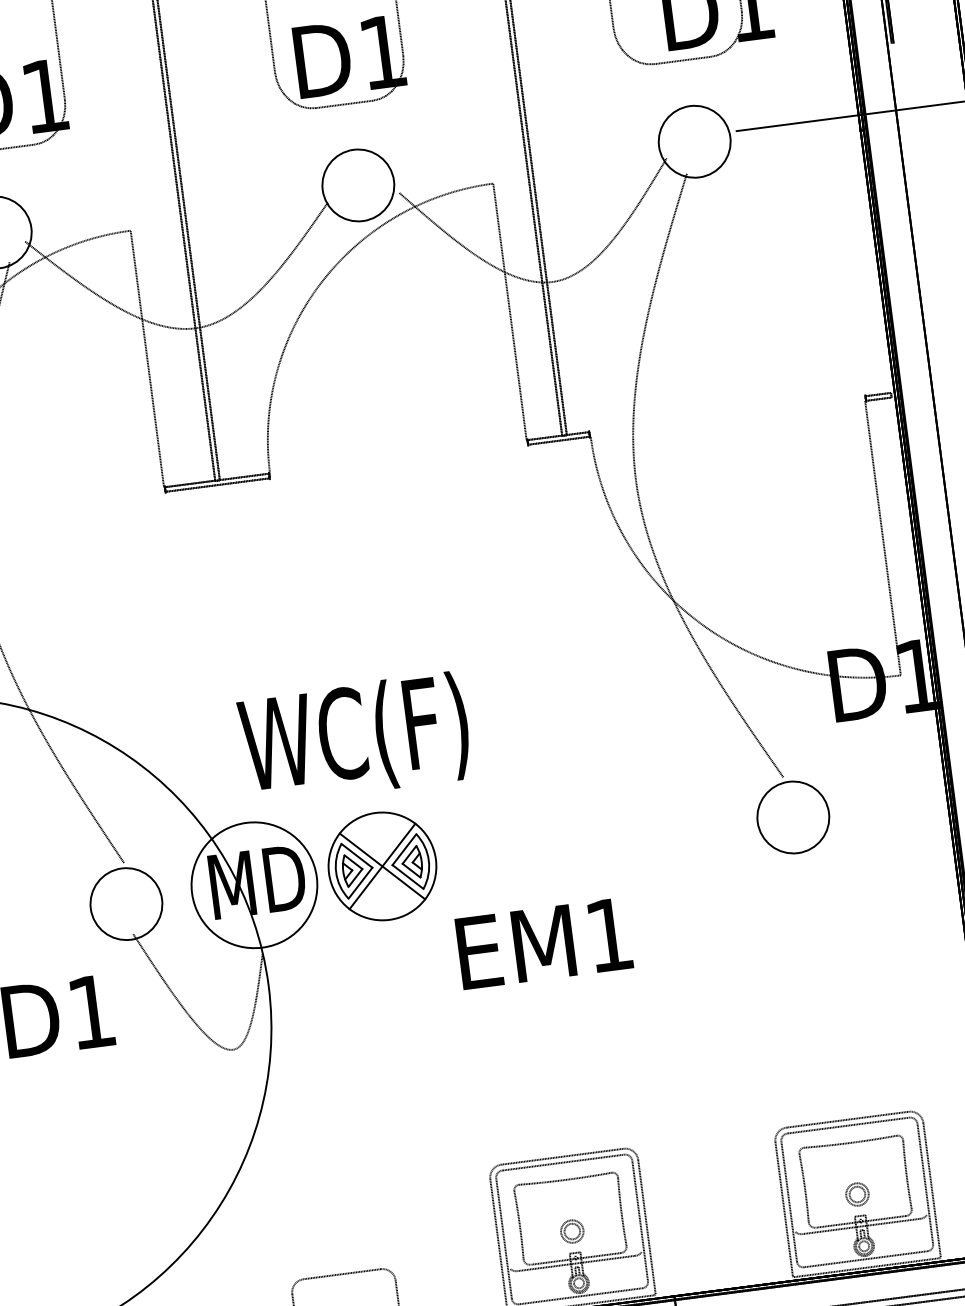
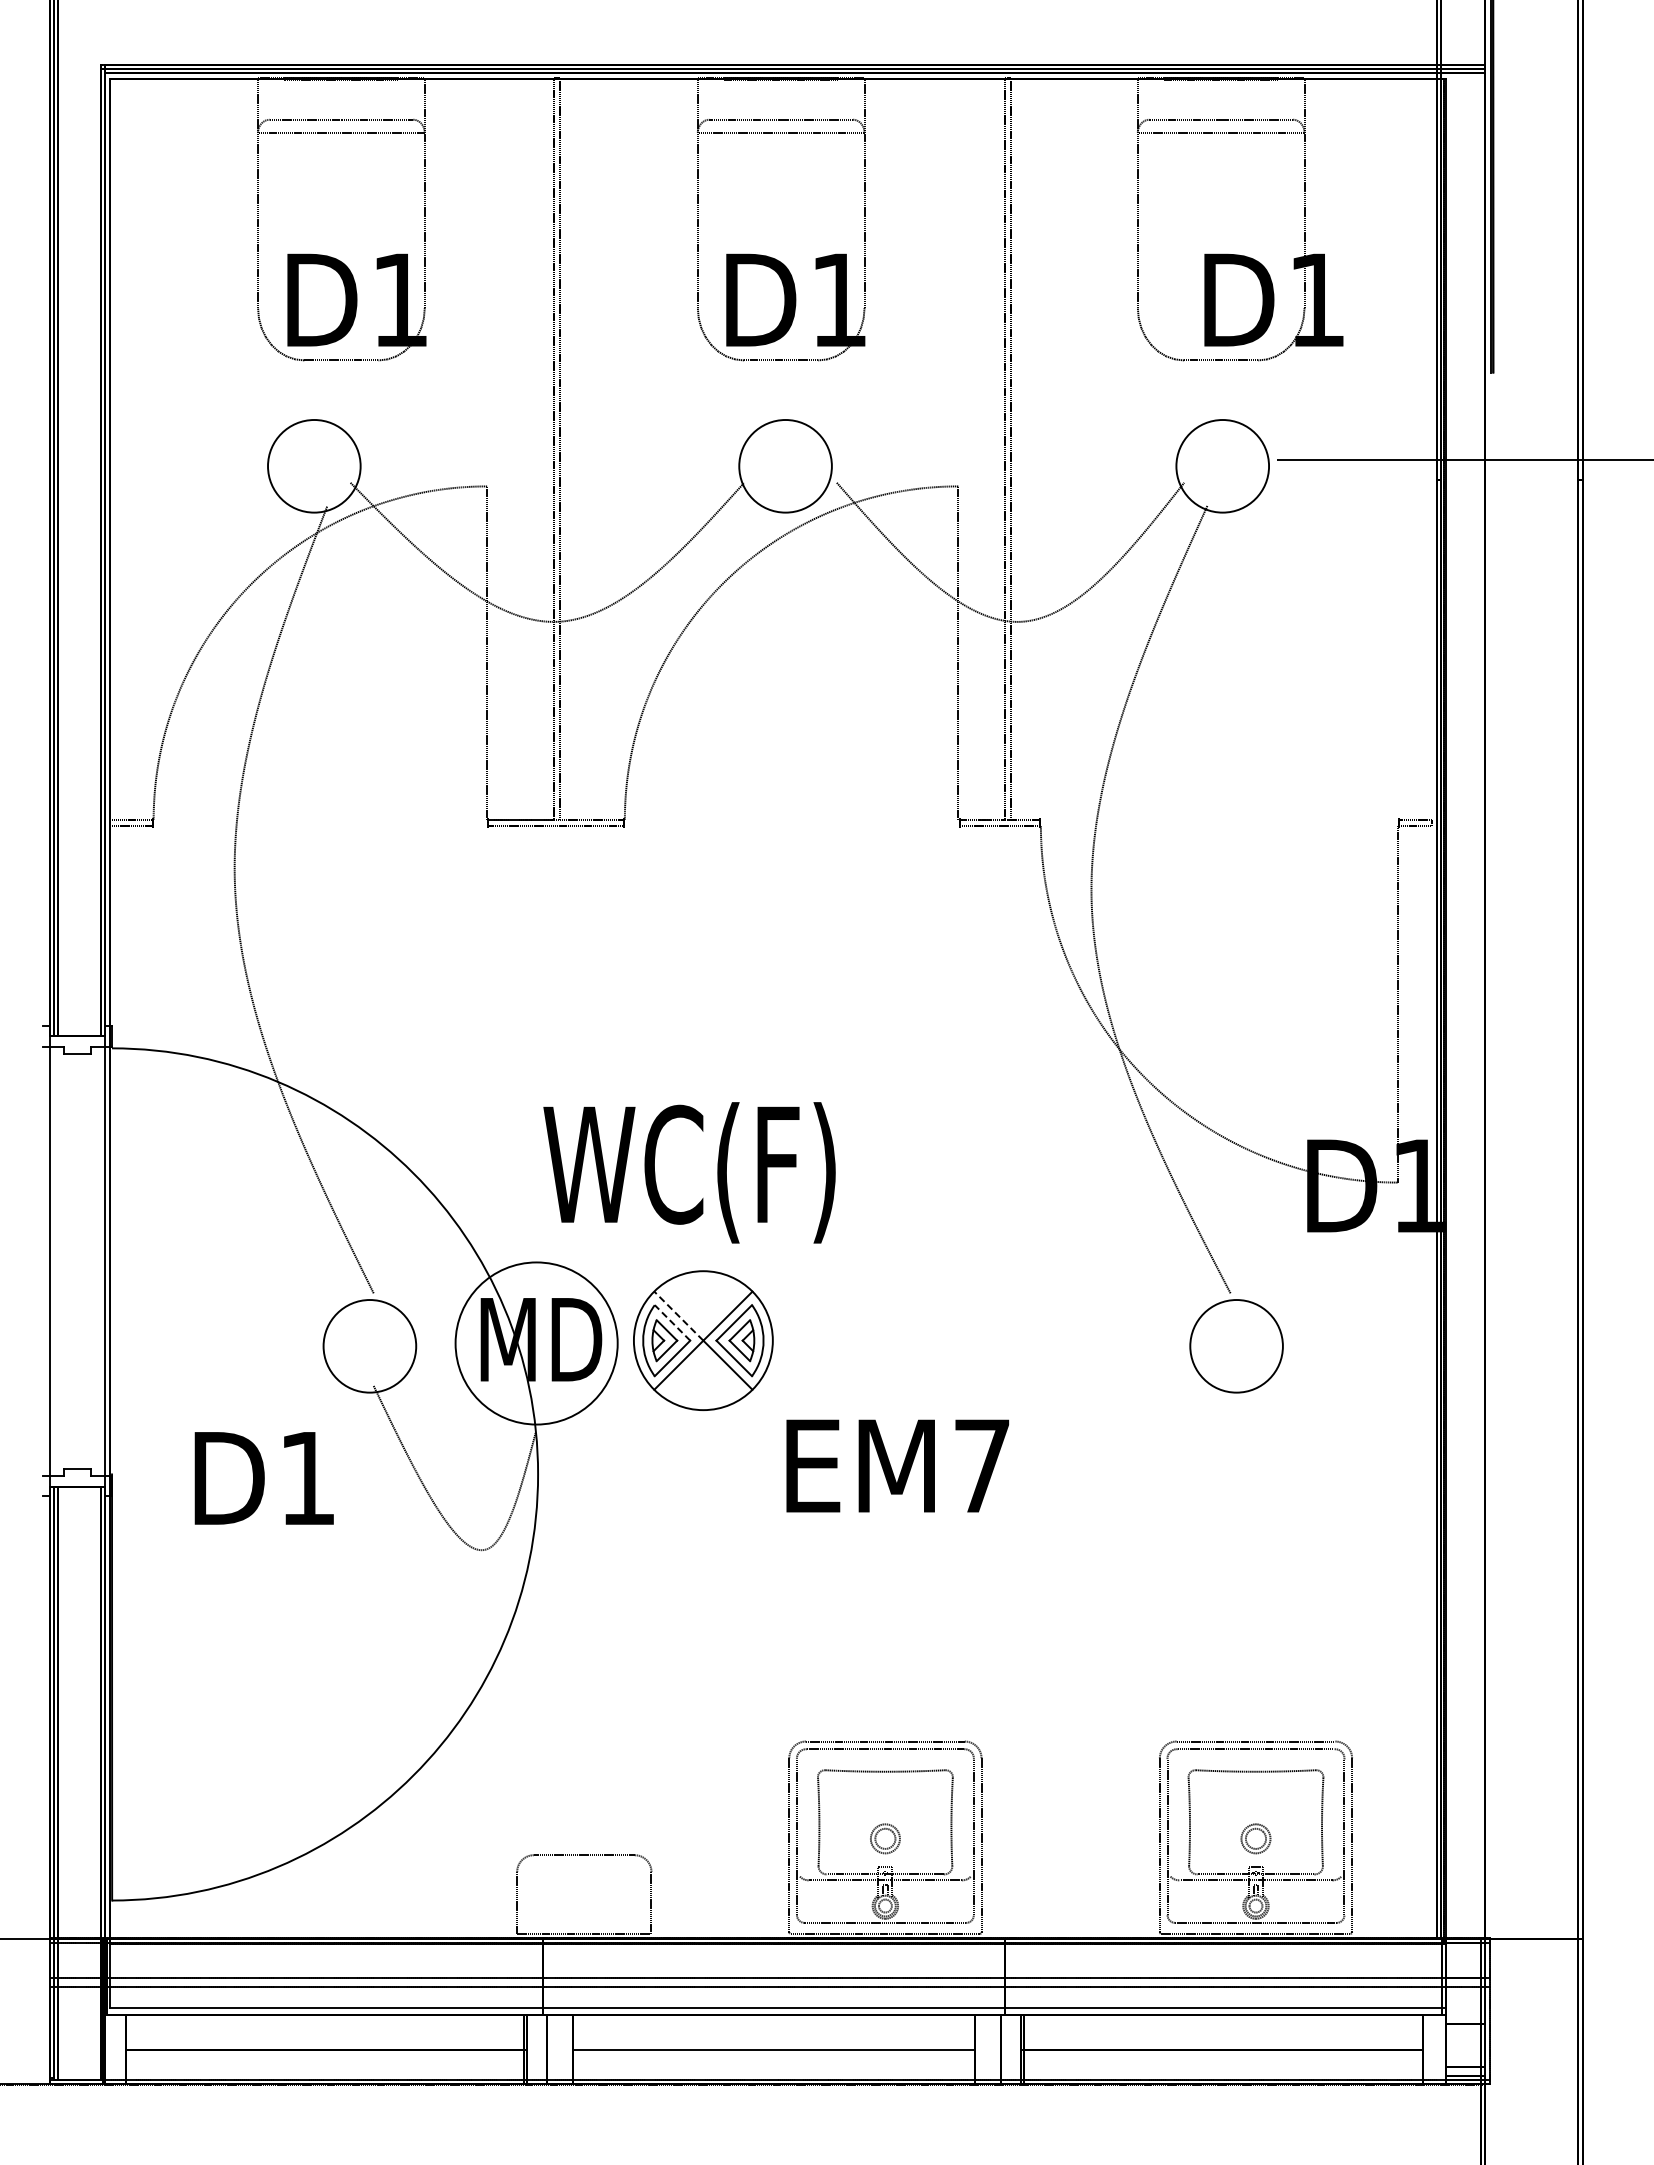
line: (360, 850) -> (678, 1316), solid -> dashed
line: (356, 855) -> (672, 1322), solid -> dashed
text: (609, 934) -> (982, 1465), EM1 -> EM7

